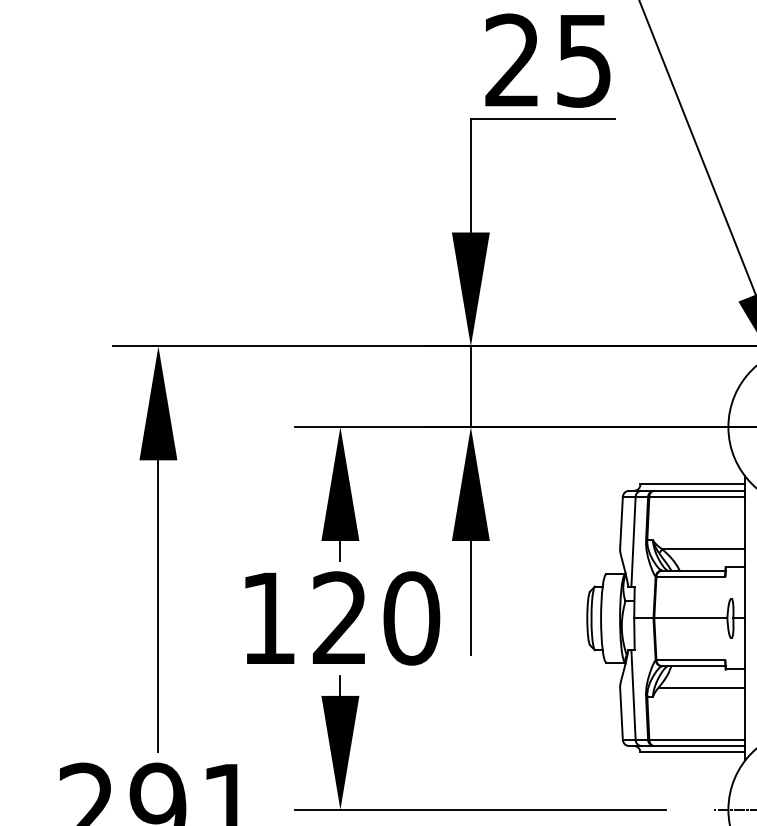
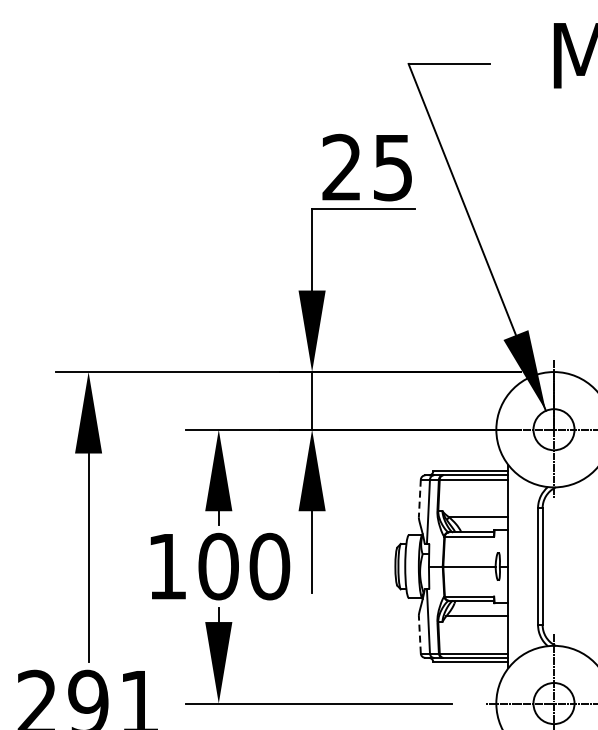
line: (620, 523) -> (419, 498), solid -> dashed
text: (340, 618) -> (218, 566), 120 -> 100
line: (620, 713) -> (419, 634), solid -> dashed

